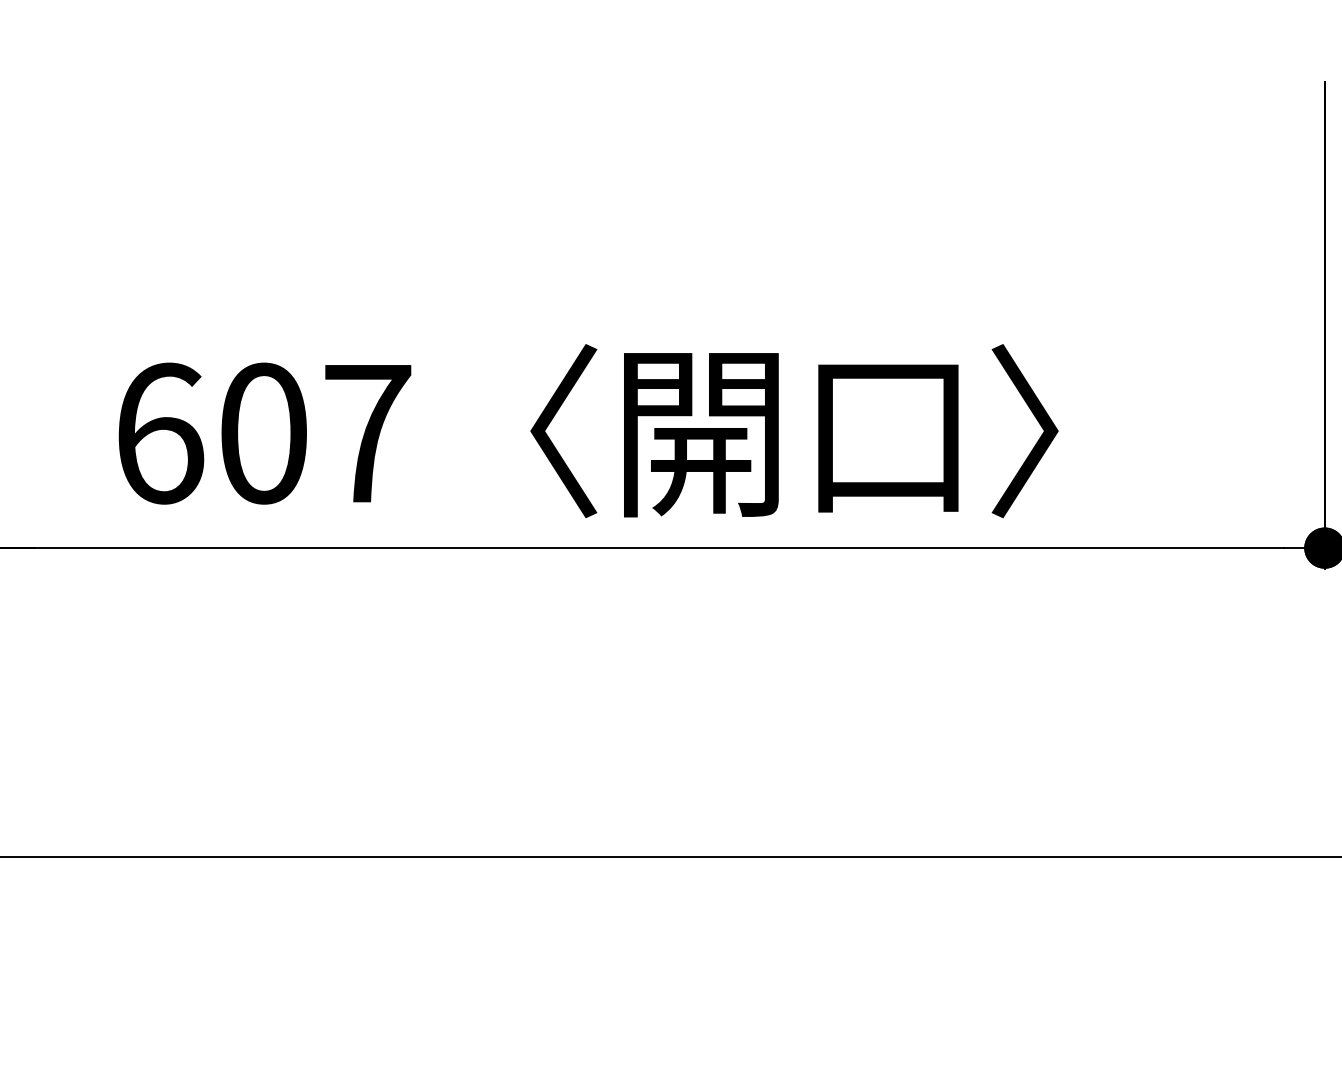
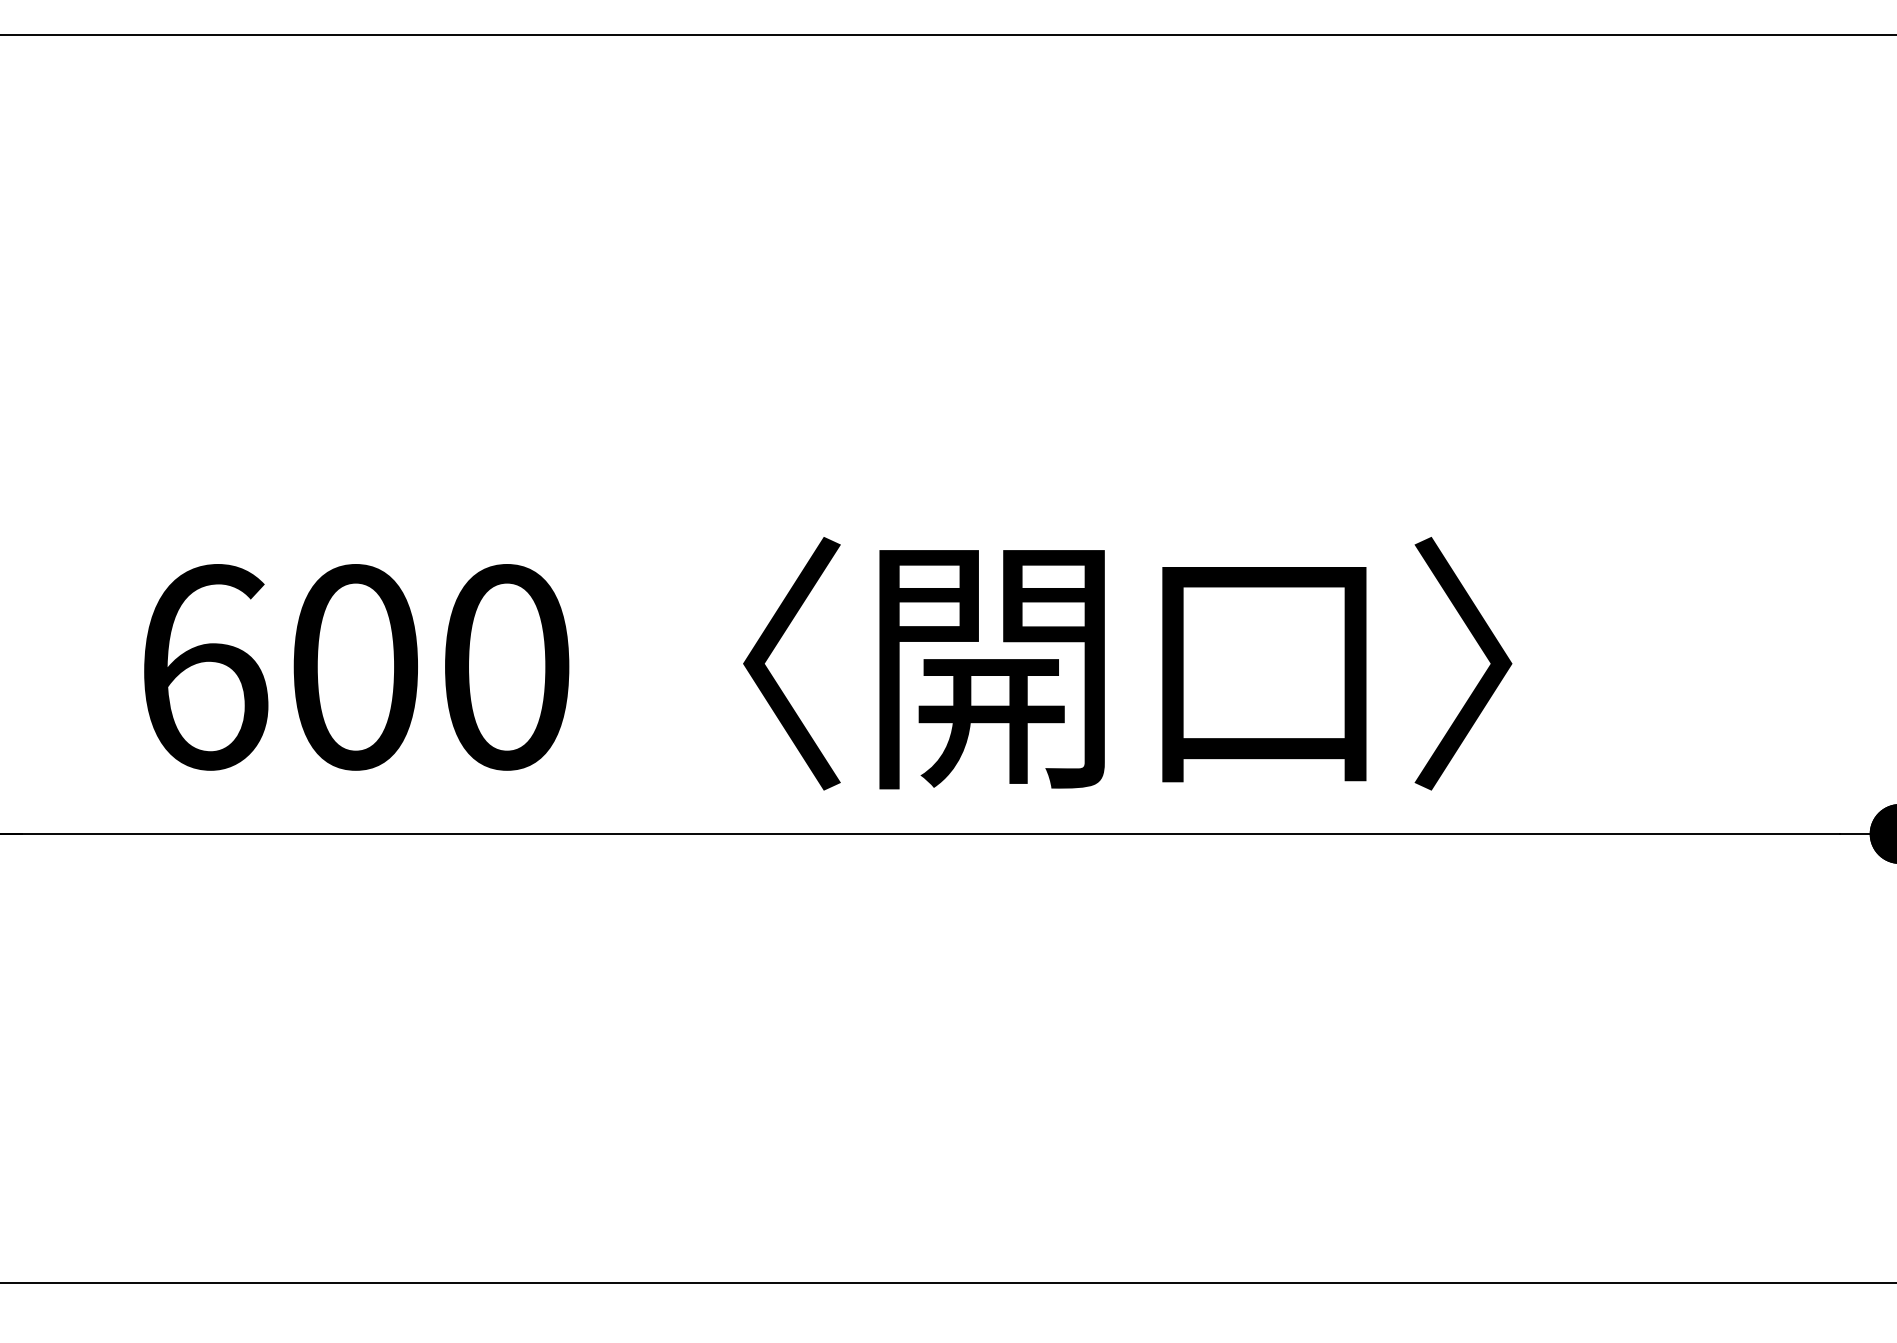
text: (368, 433) -> (507, 667), 607 -> 600

